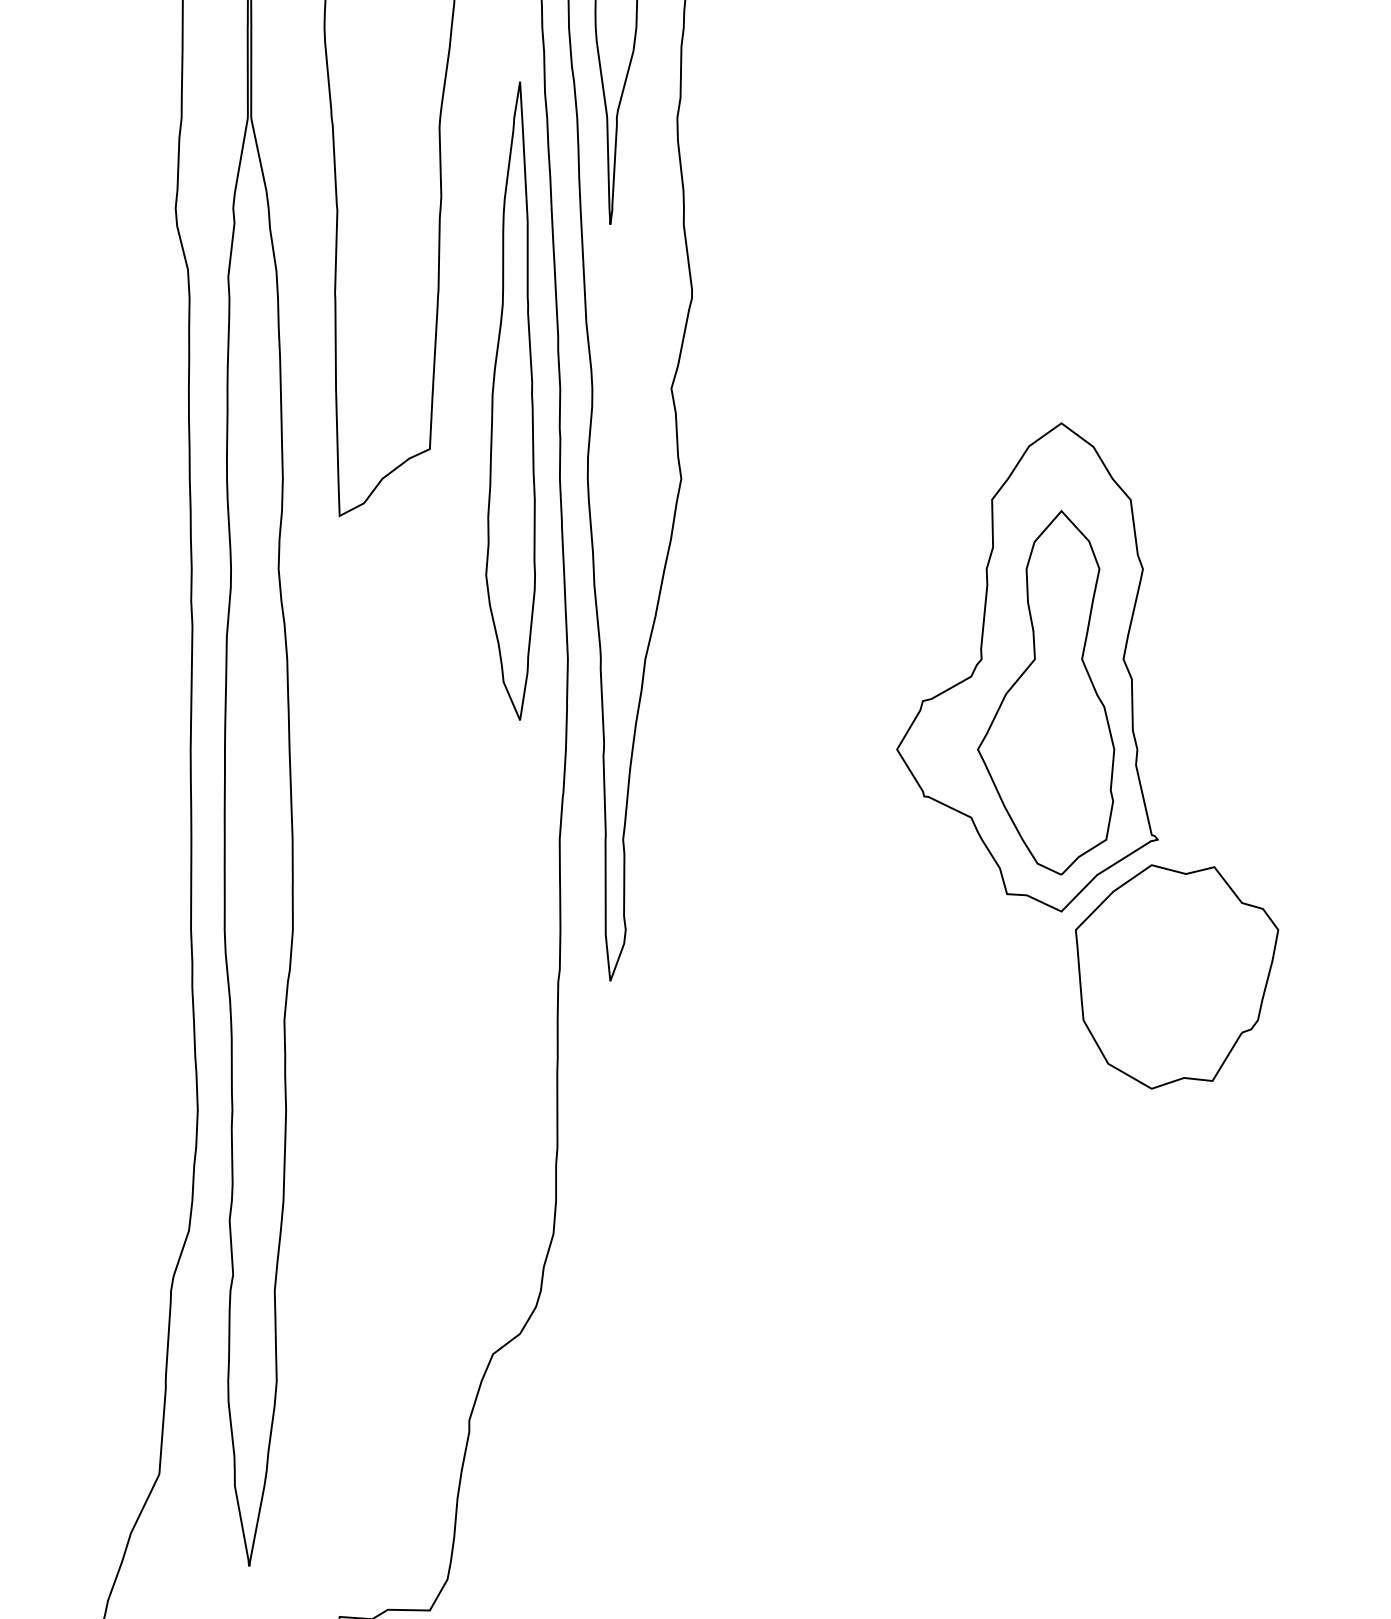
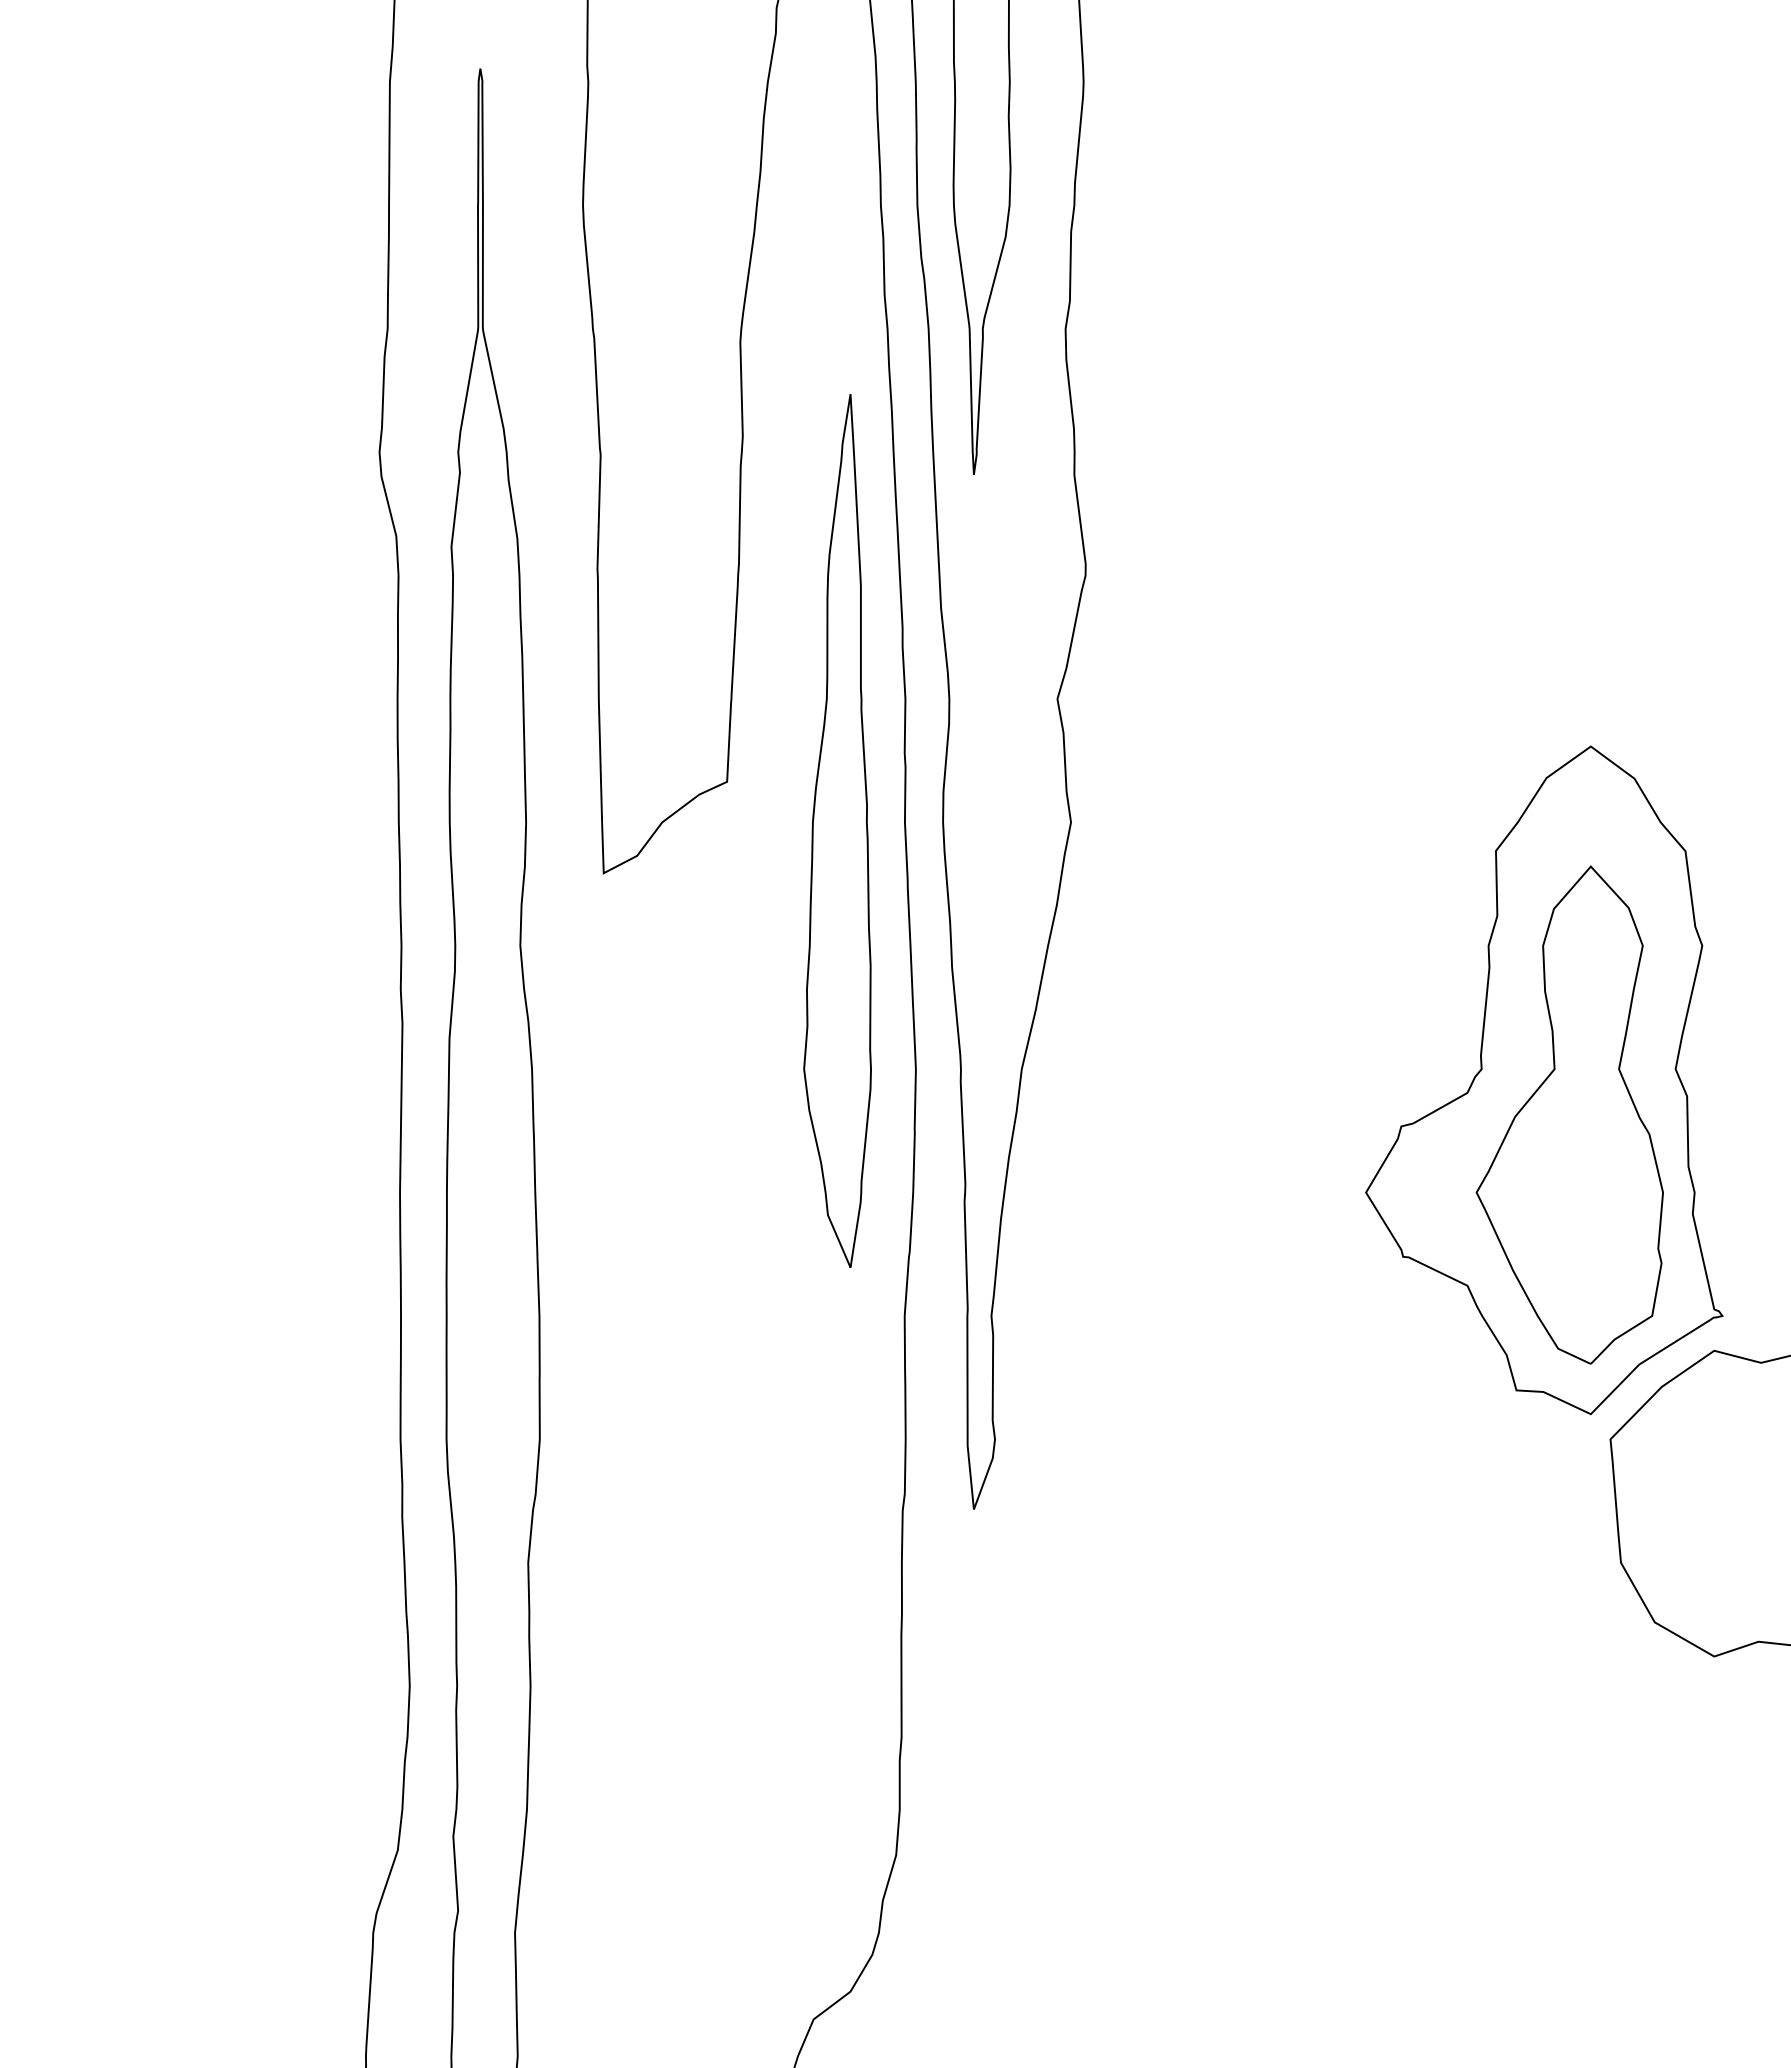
part: (510, 400) -> (837, 830), moved

